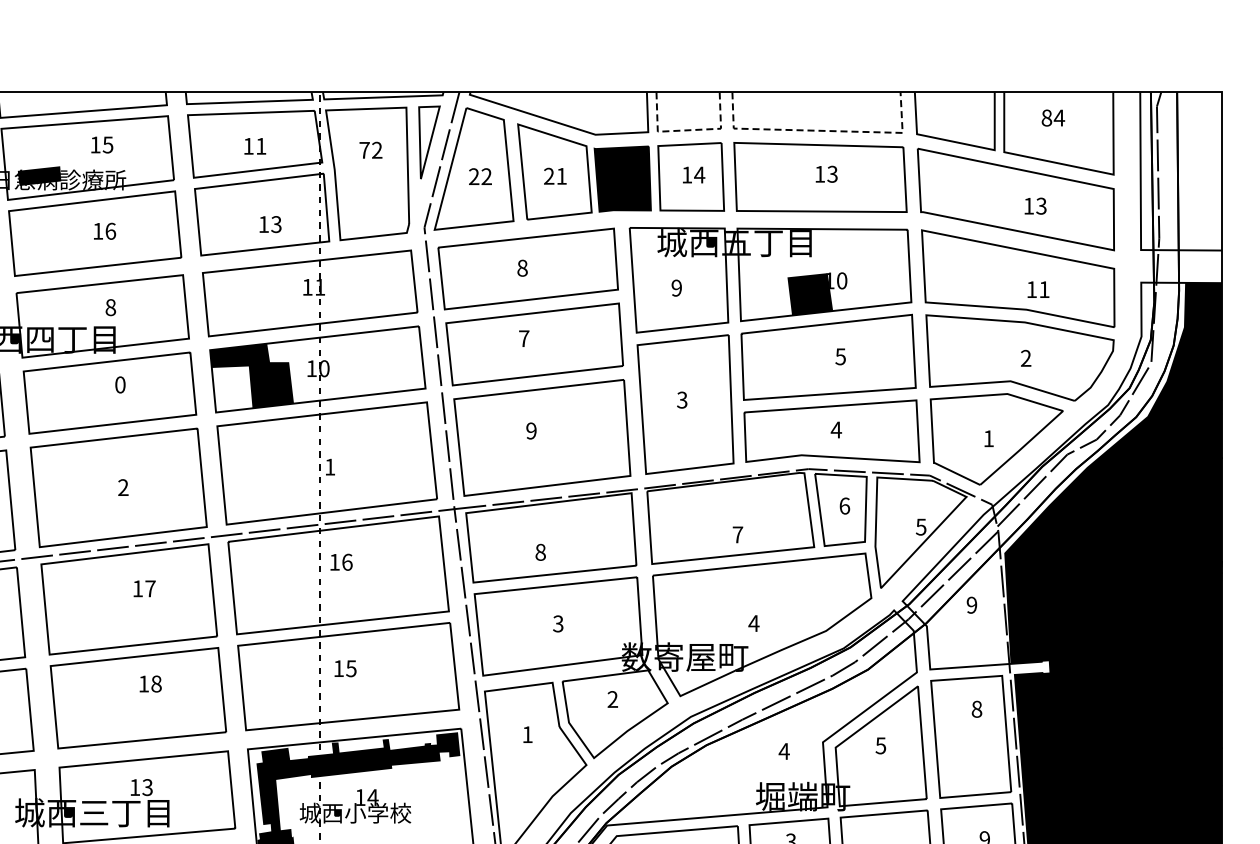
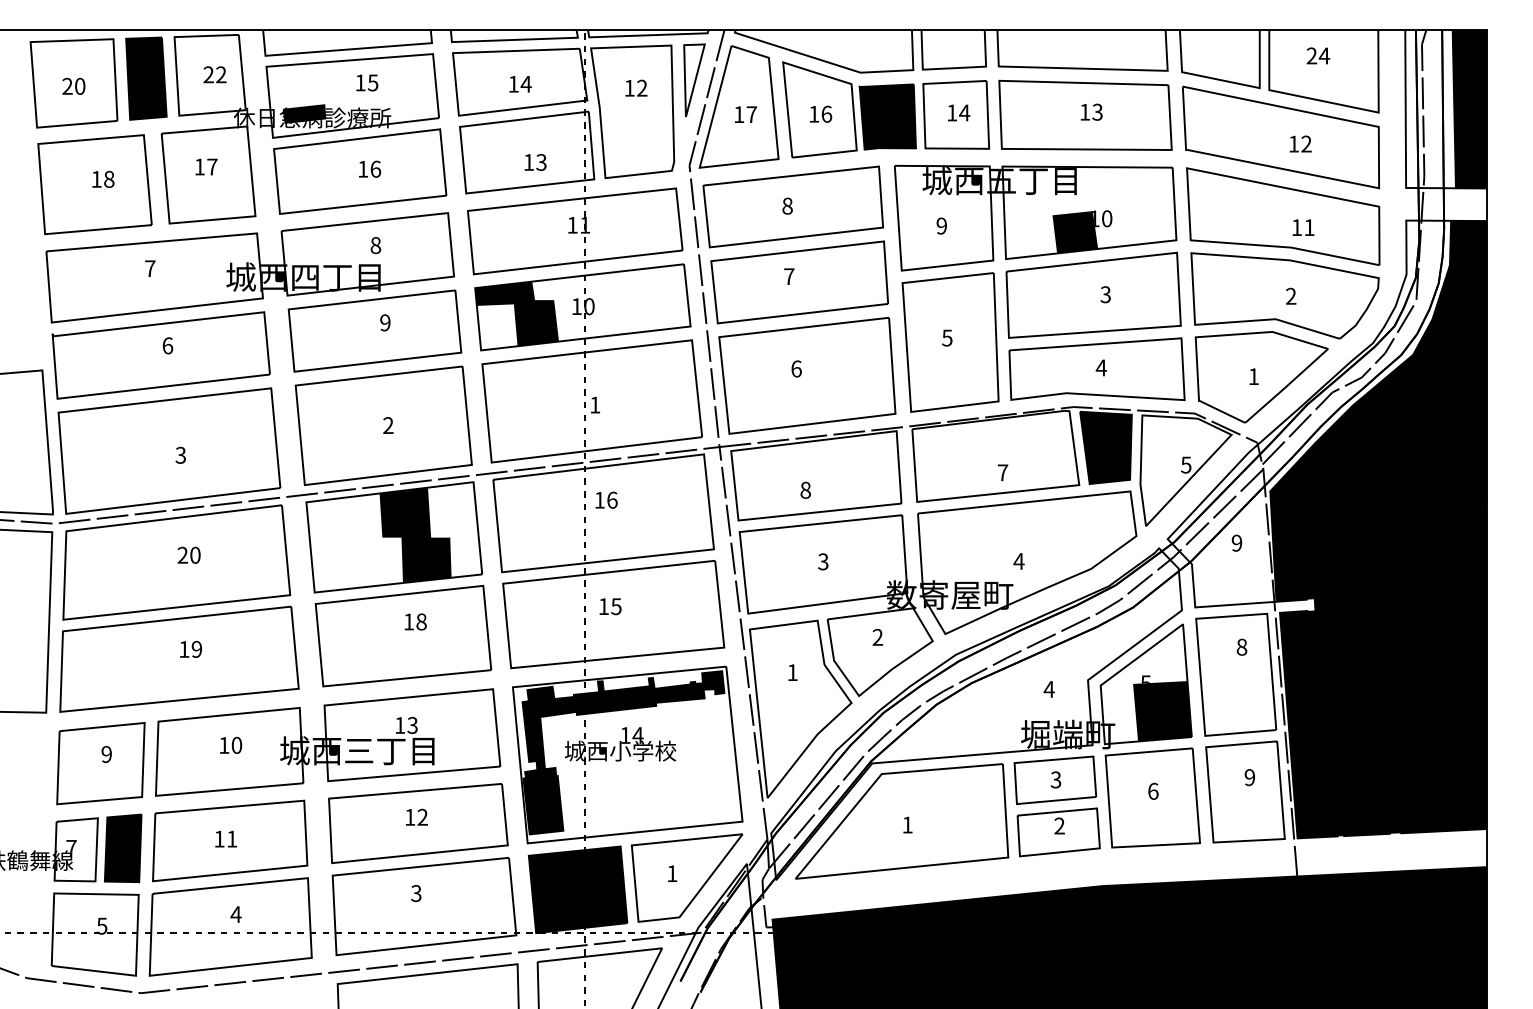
text: (1046, 117) -> (1311, 55), 84 -> 24
line: (688, 130) -> (953, 68), dashed -> solid
line: (820, 130) -> (1085, 68), dashed -> solid
text: (260, 146) -> (525, 84), 11 -> 14
text: (364, 150) -> (629, 88), 72 -> 12
fill: (1204, 171) -> (1469, 109), added
text: (555, 175) -> (820, 113), 21 -> 16
text: (480, 176) -> (745, 114), 22 -> 17
text: (1041, 206) -> (1306, 144), 13 -> 12
text: (840, 356) -> (1105, 294), 5 -> 3
text: (120, 384) -> (385, 322), 0 -> 9
text: (682, 399) -> (947, 337), 3 -> 5
text: (531, 430) -> (796, 368), 9 -> 6
fill: (840, 509) -> (1105, 447), added
fill: (150, 597) -> (415, 535), added
fill: (897, 773) -> (1162, 711), added

